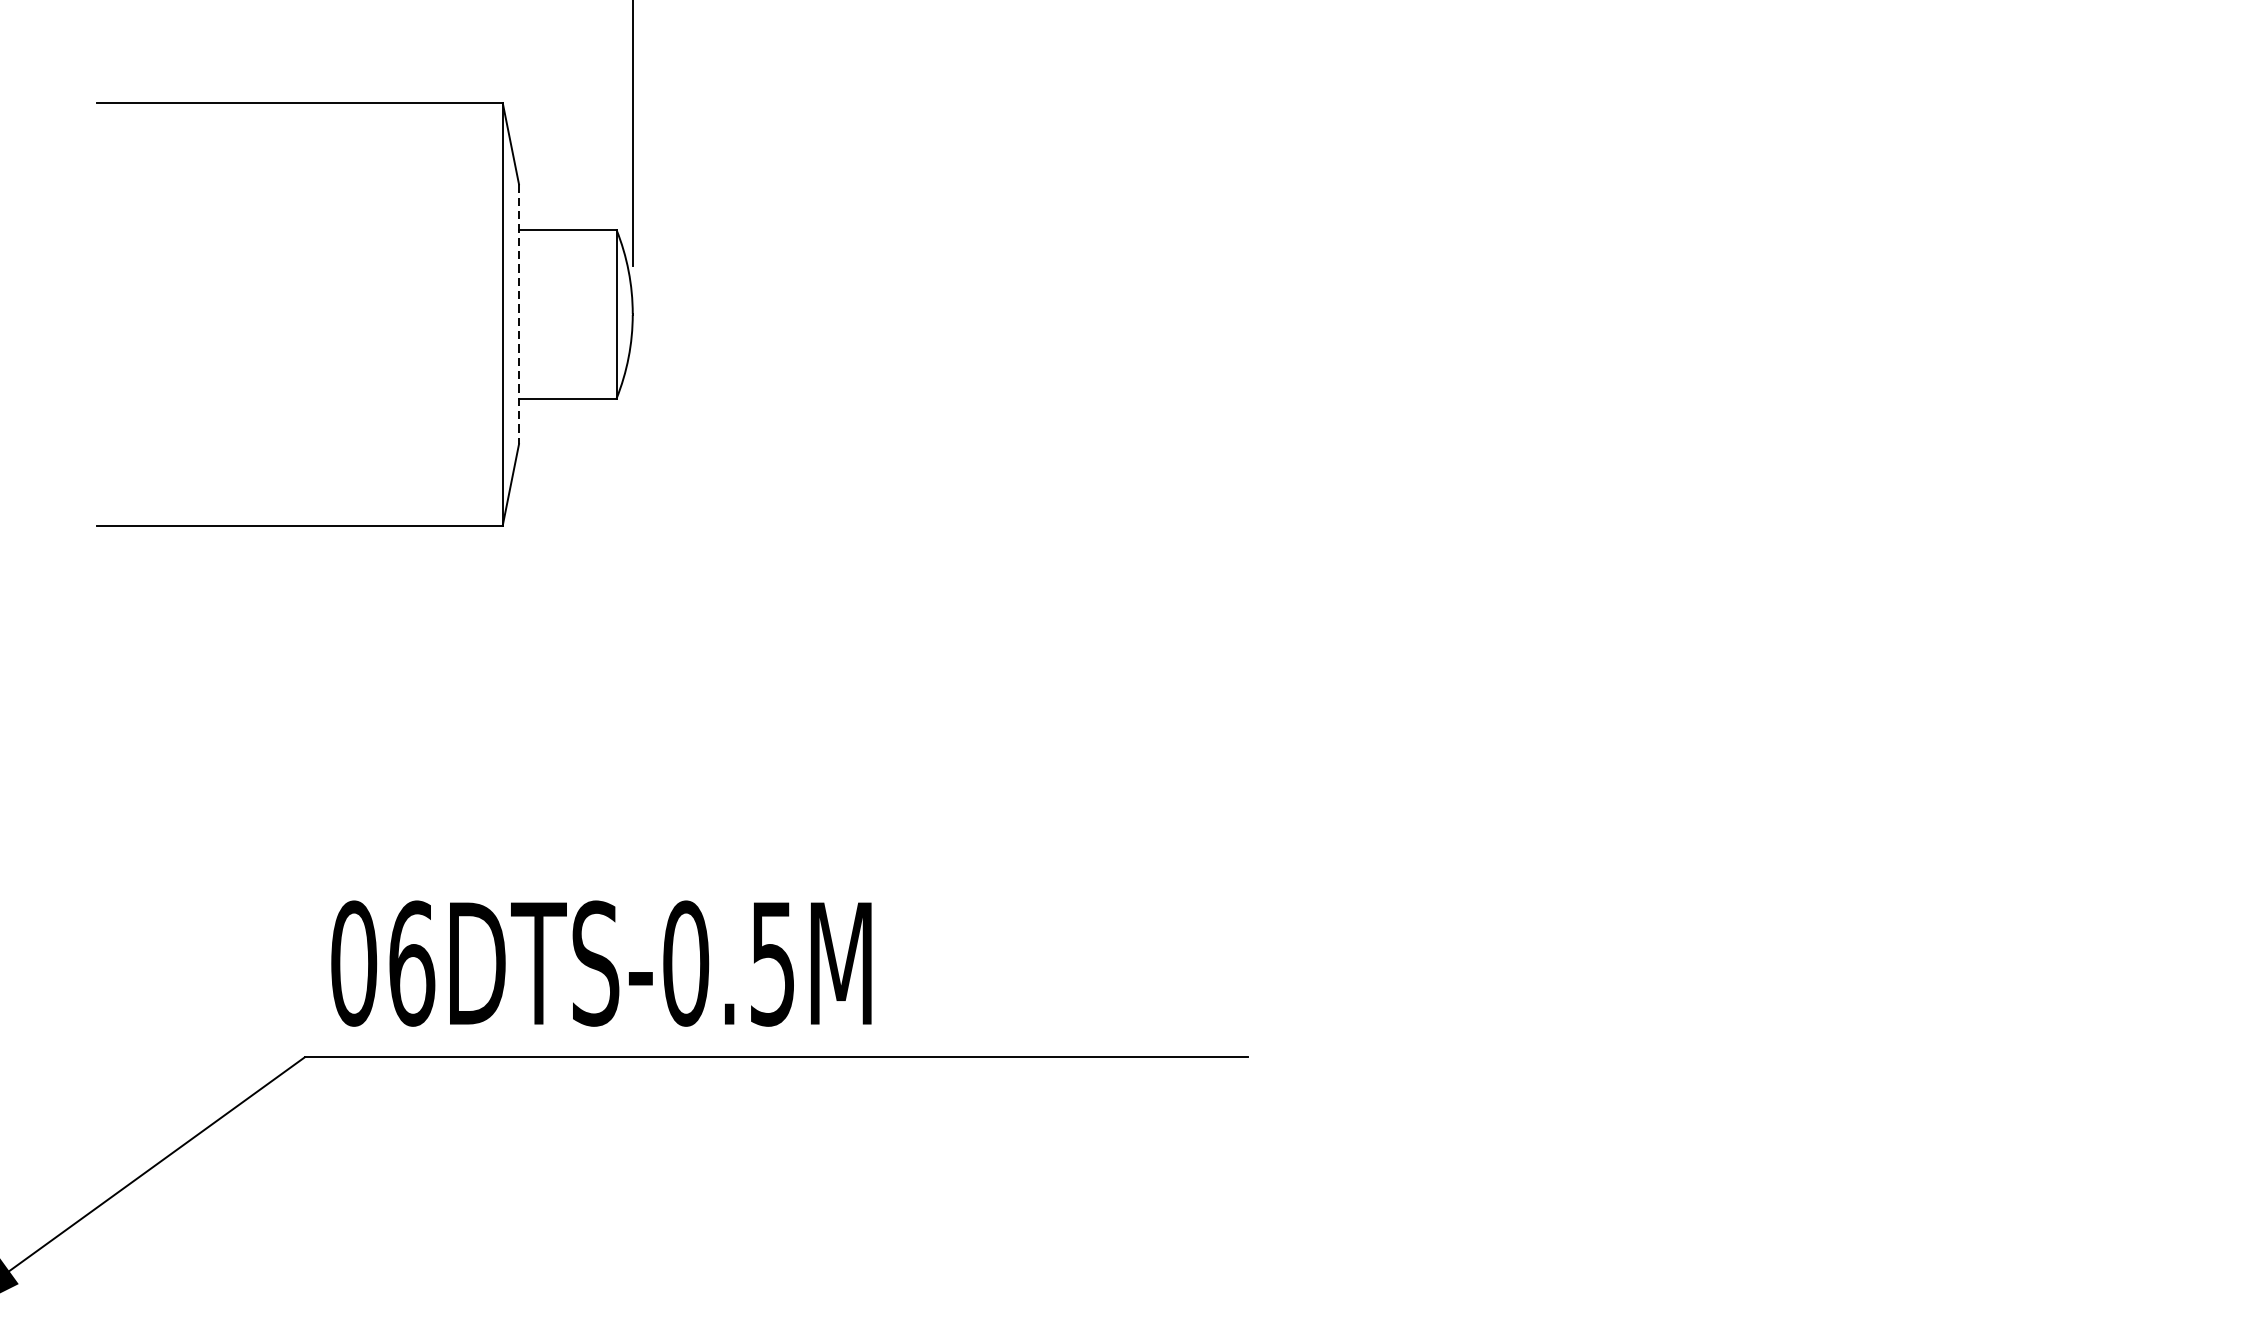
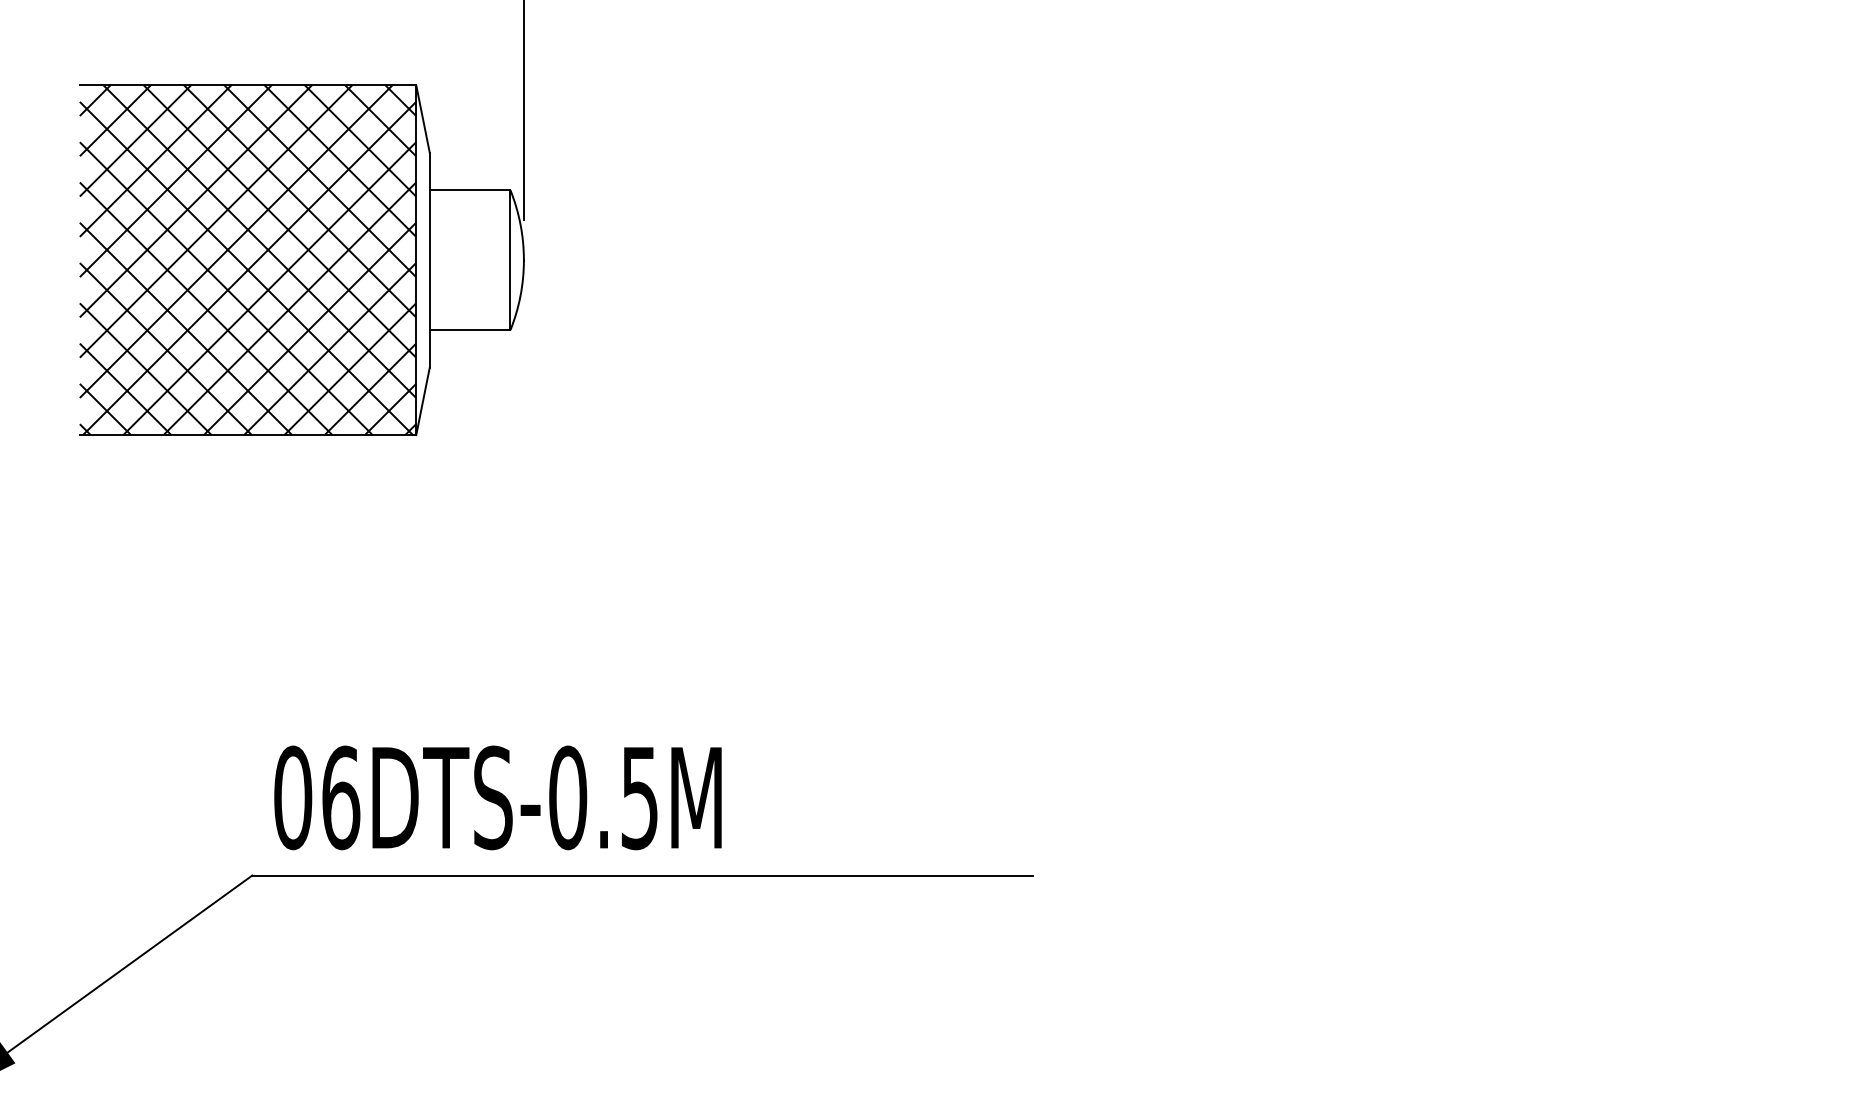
hatch: (298, 314) -> (247, 260), added
line: (518, 314) -> (429, 260), dashed -> solid

